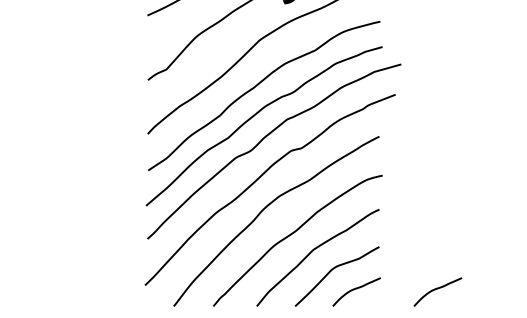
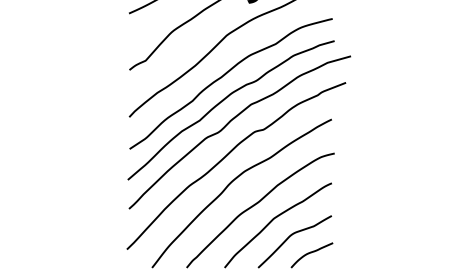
curve: (437, 289) -> (382, 253), removed

